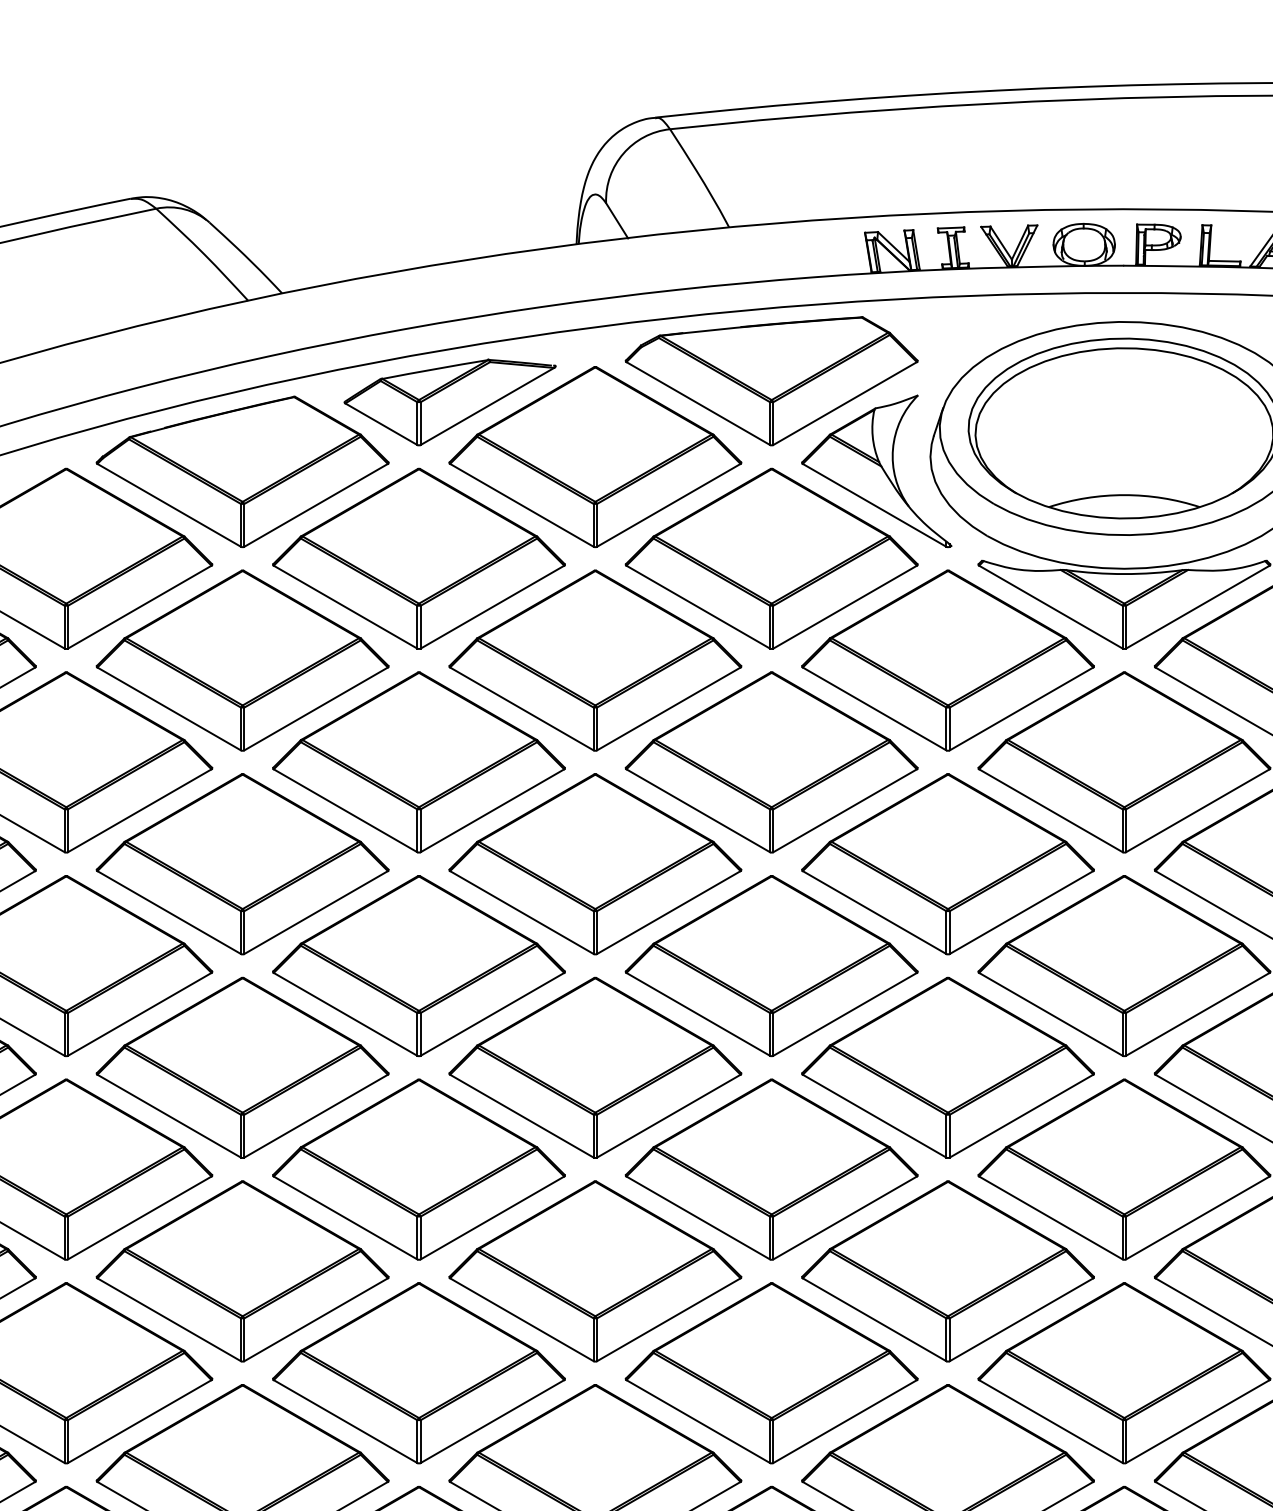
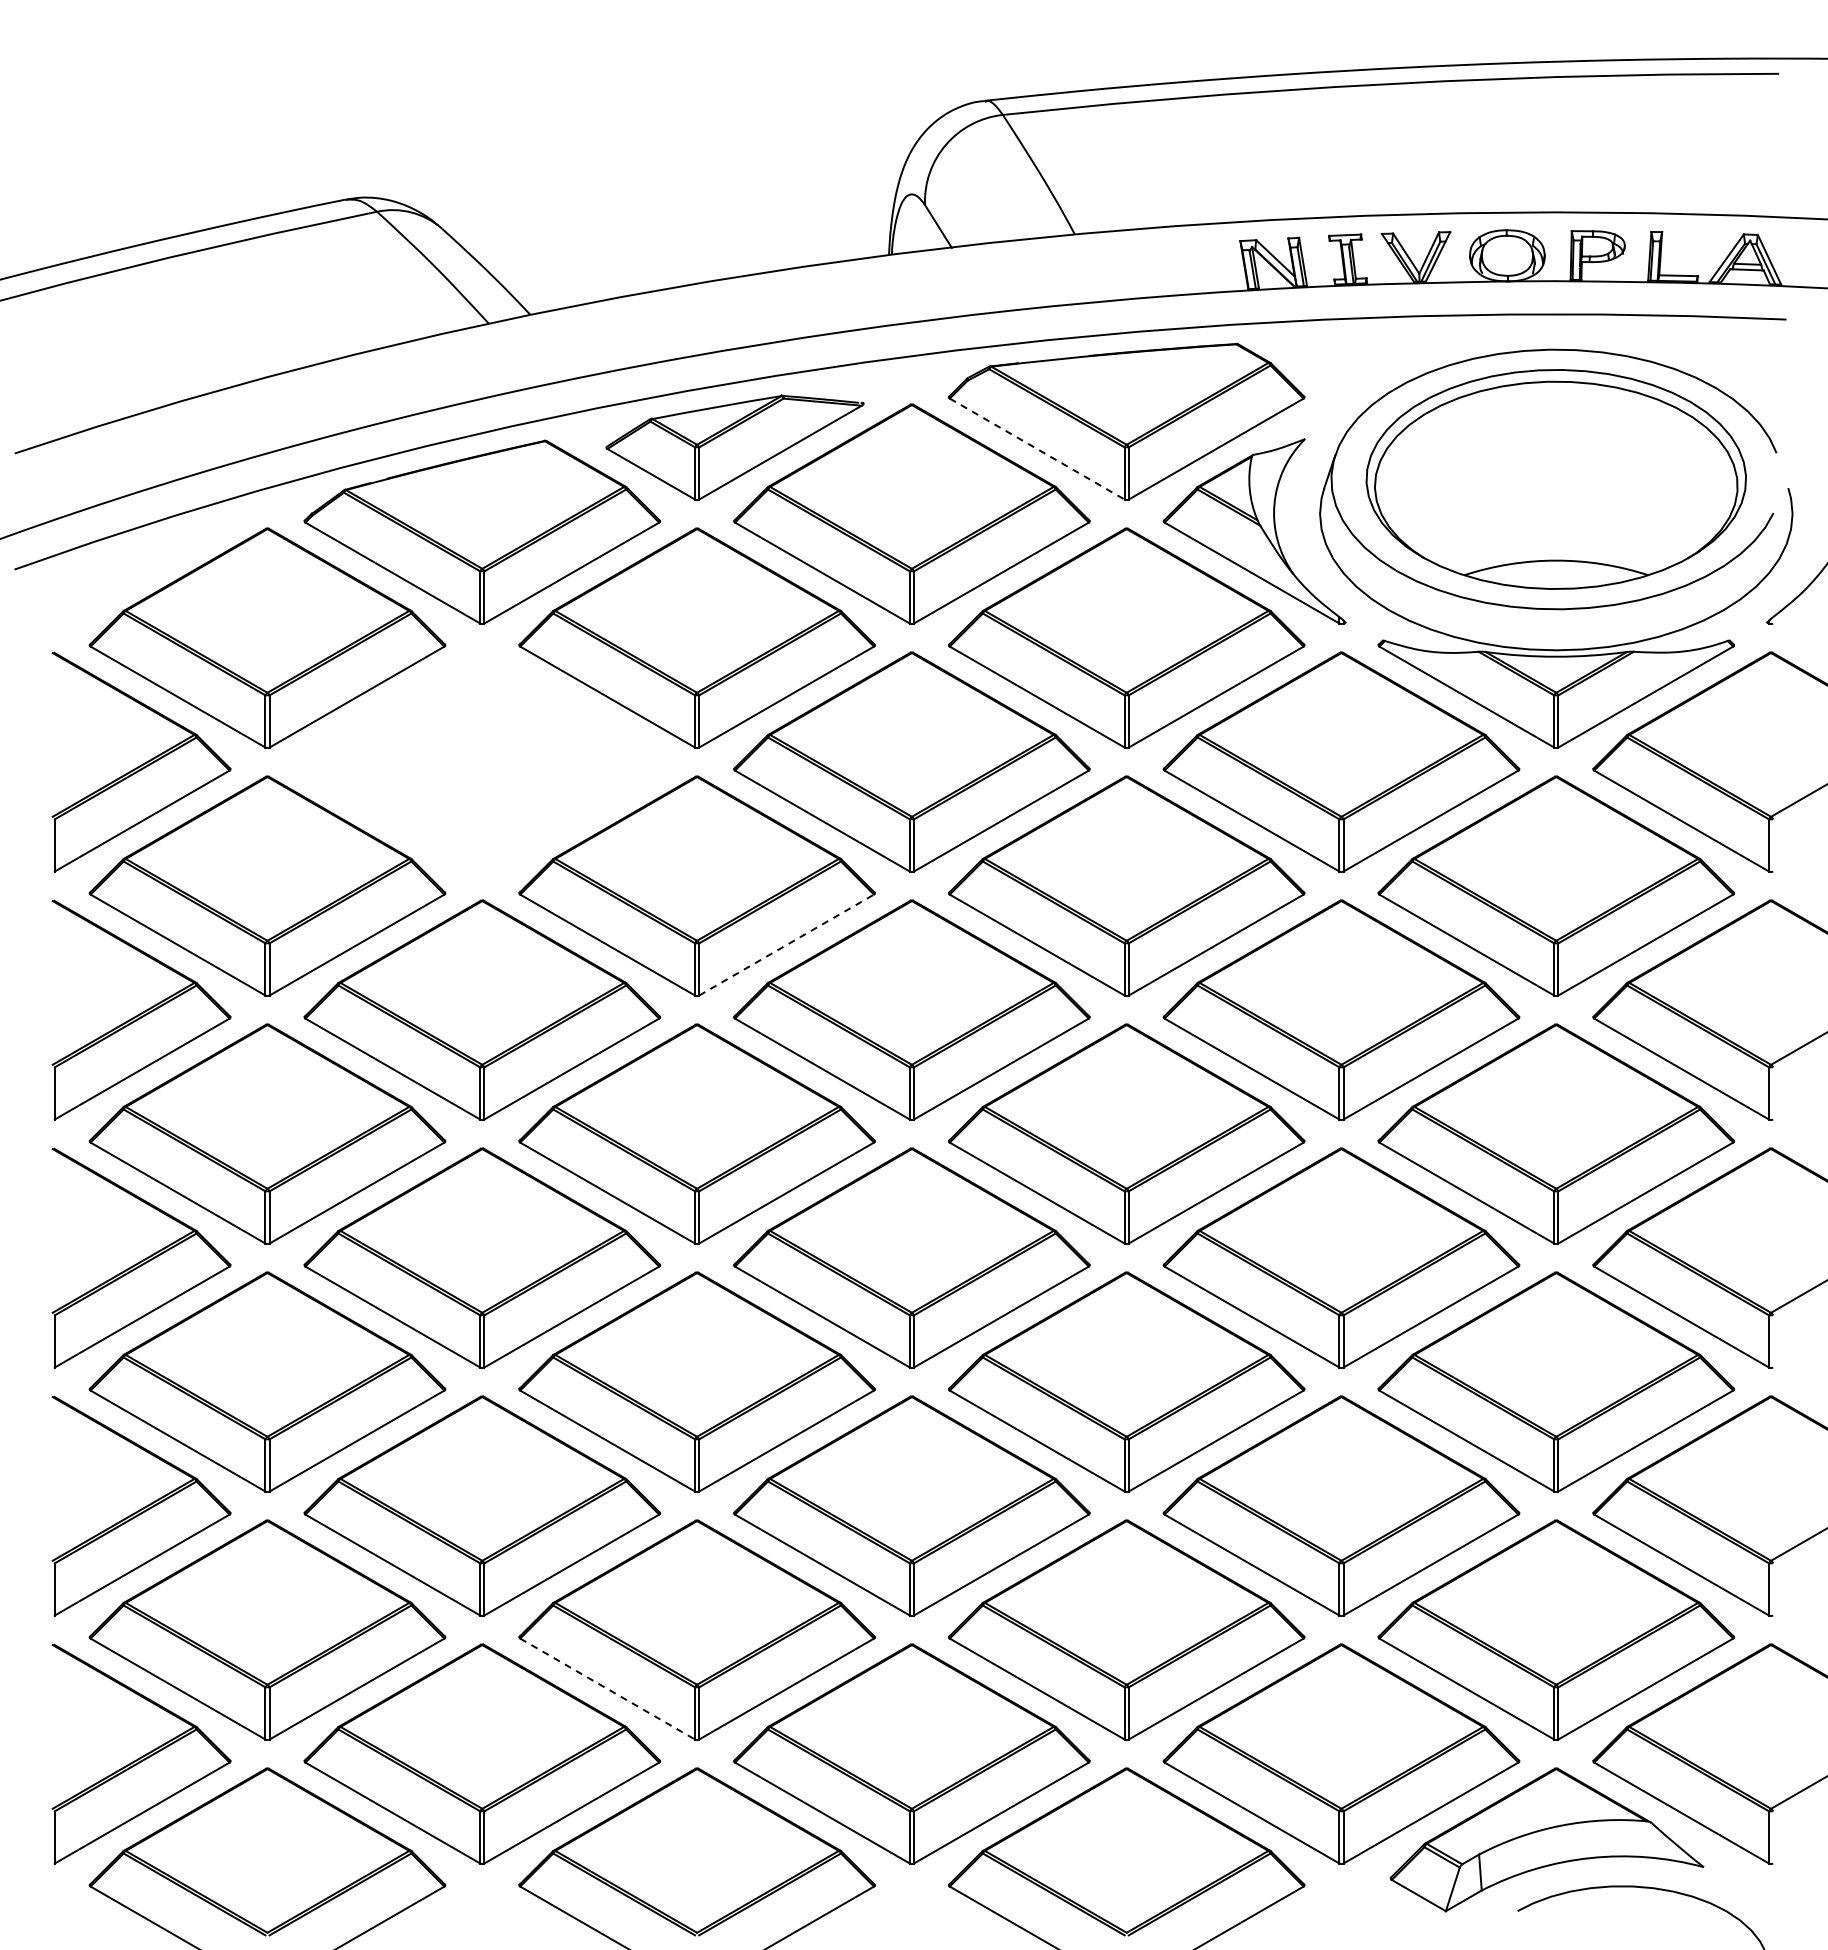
line: (698, 403) -> (1037, 449), solid -> dashed
part: (241, 660) -> (481, 761), removed
line: (492, 811) -> (786, 945), solid -> dashed
line: (345, 1421) -> (607, 1689), solid -> dashed

